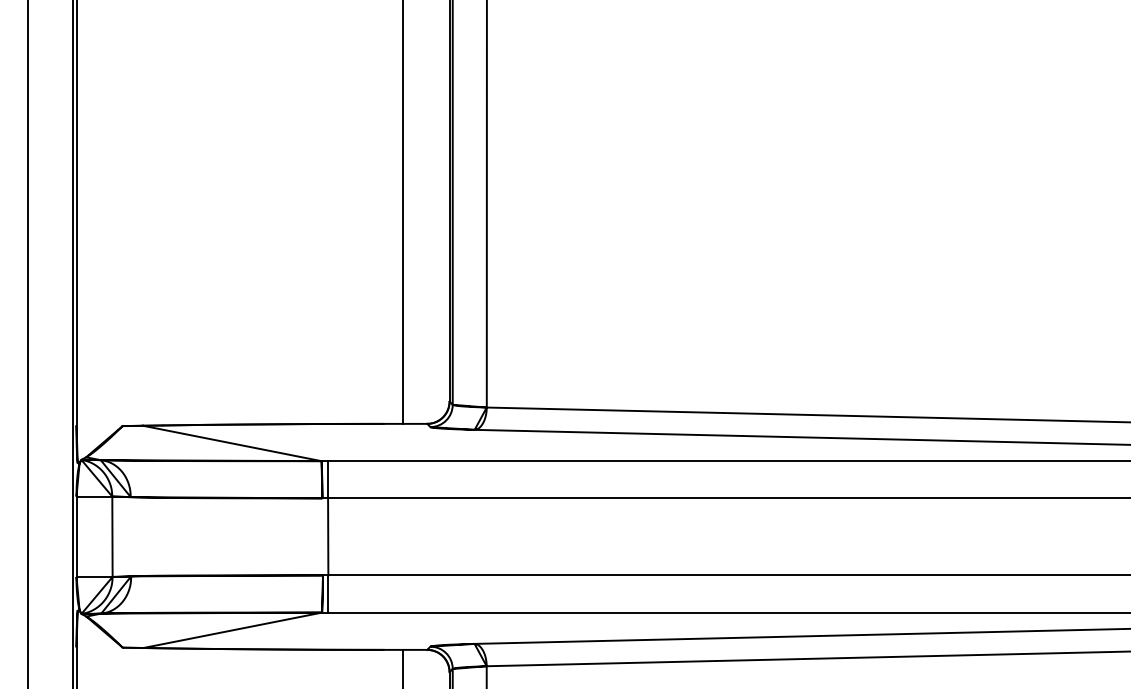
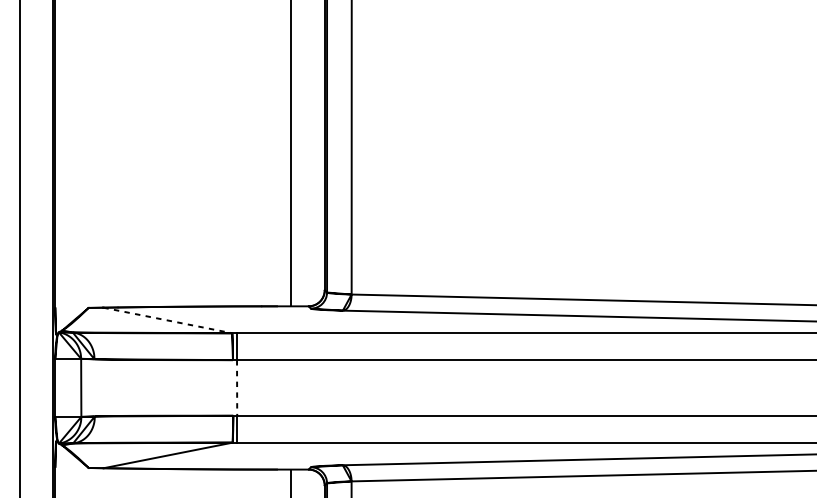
line: (232, 443) -> (167, 320), solid -> dashed
line: (328, 536) -> (237, 387), solid -> dashed

